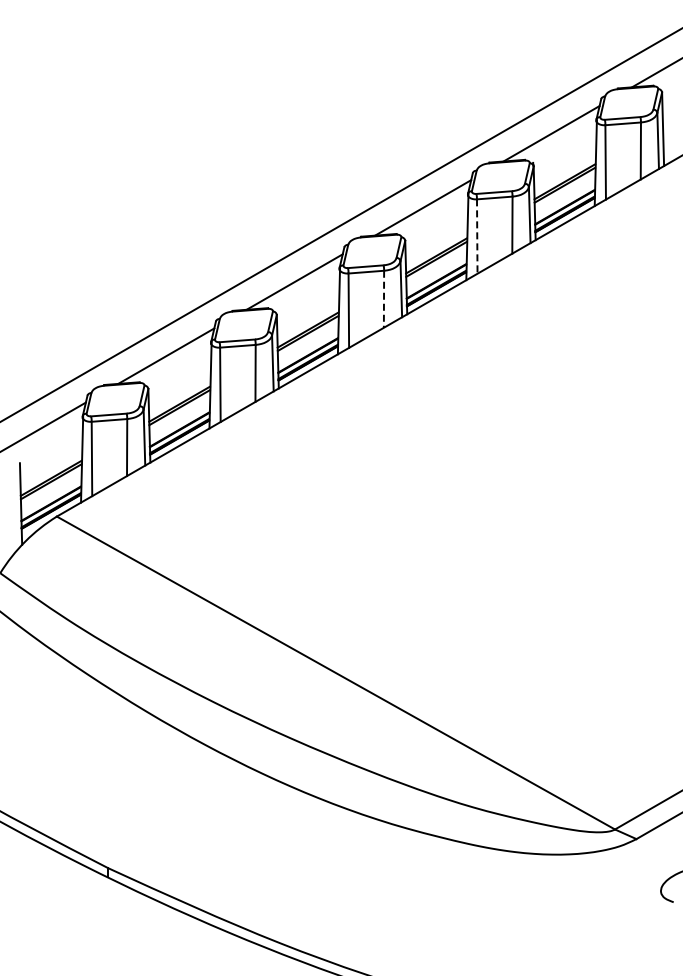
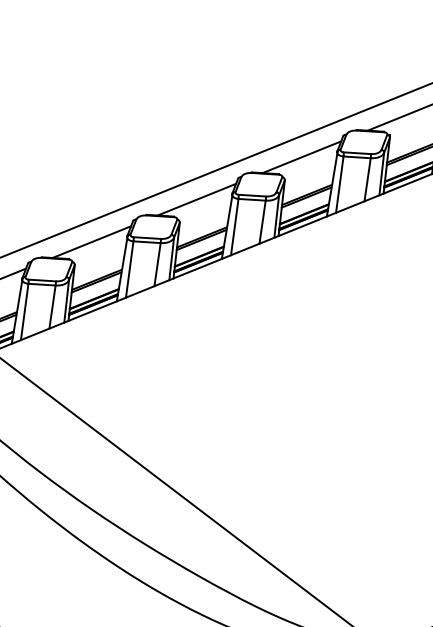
line: (477, 237) -> (339, 185), dashed -> solid
line: (384, 299) -> (262, 222), dashed -> solid

